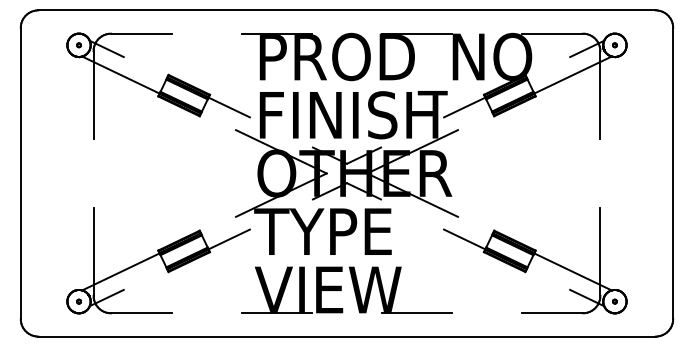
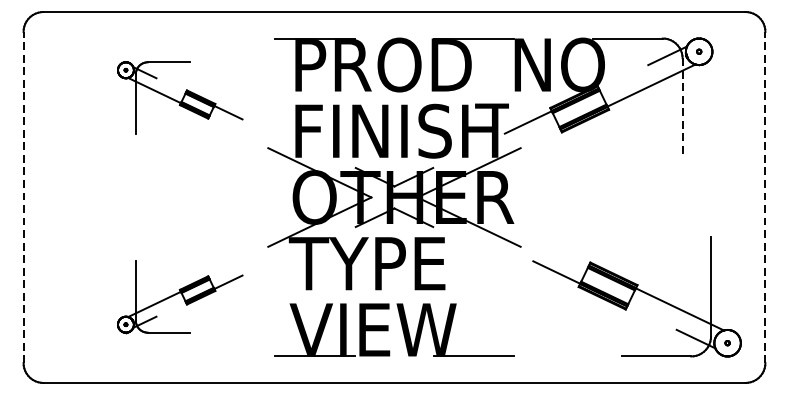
part: (158, 85) -> (180, 97), size x0.6
line: (600, 94) -> (682, 107), solid -> dashed
line: (20, 173) -> (23, 197), solid -> dashed
line: (673, 173) -> (765, 197), solid -> dashed
part: (158, 260) -> (180, 296), size x0.6
part: (535, 260) -> (637, 296), moved

